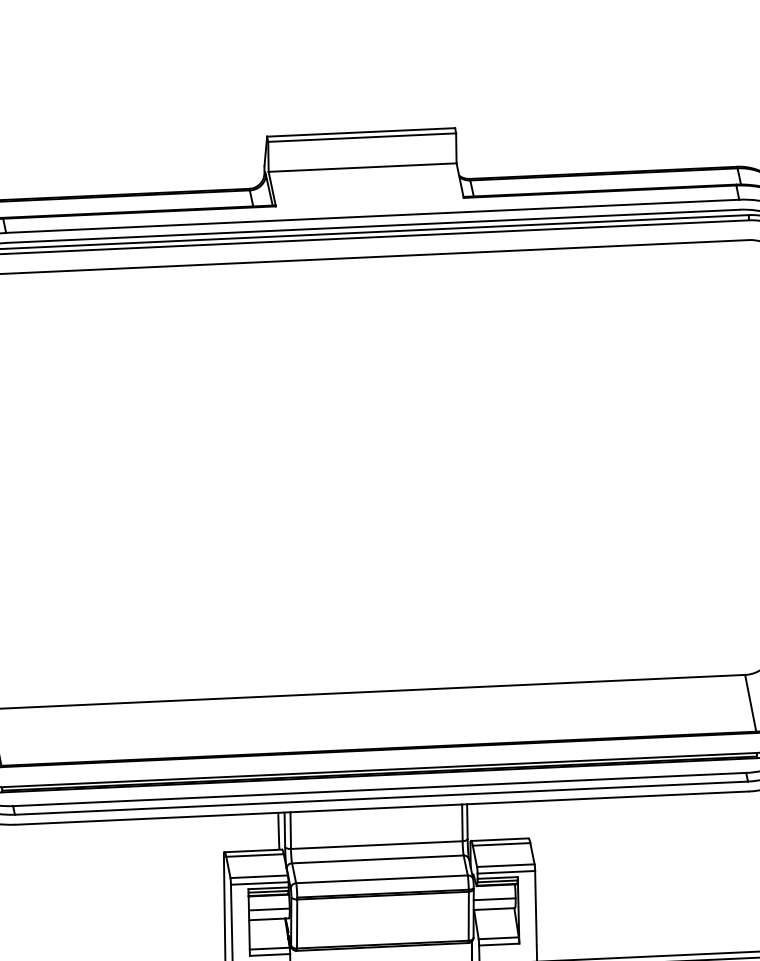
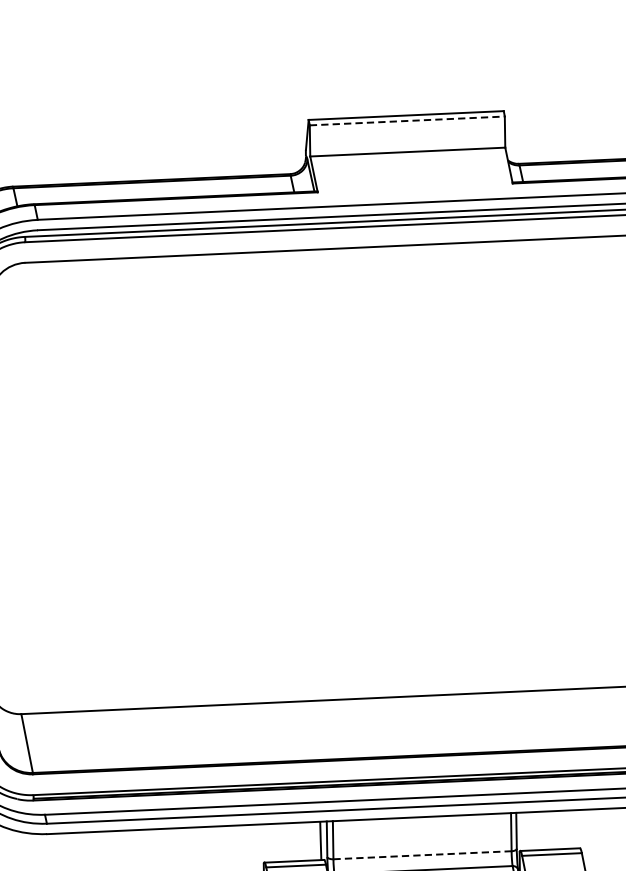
line: (362, 137) -> (407, 120), solid -> dashed
line: (376, 845) -> (422, 855), solid -> dashed

